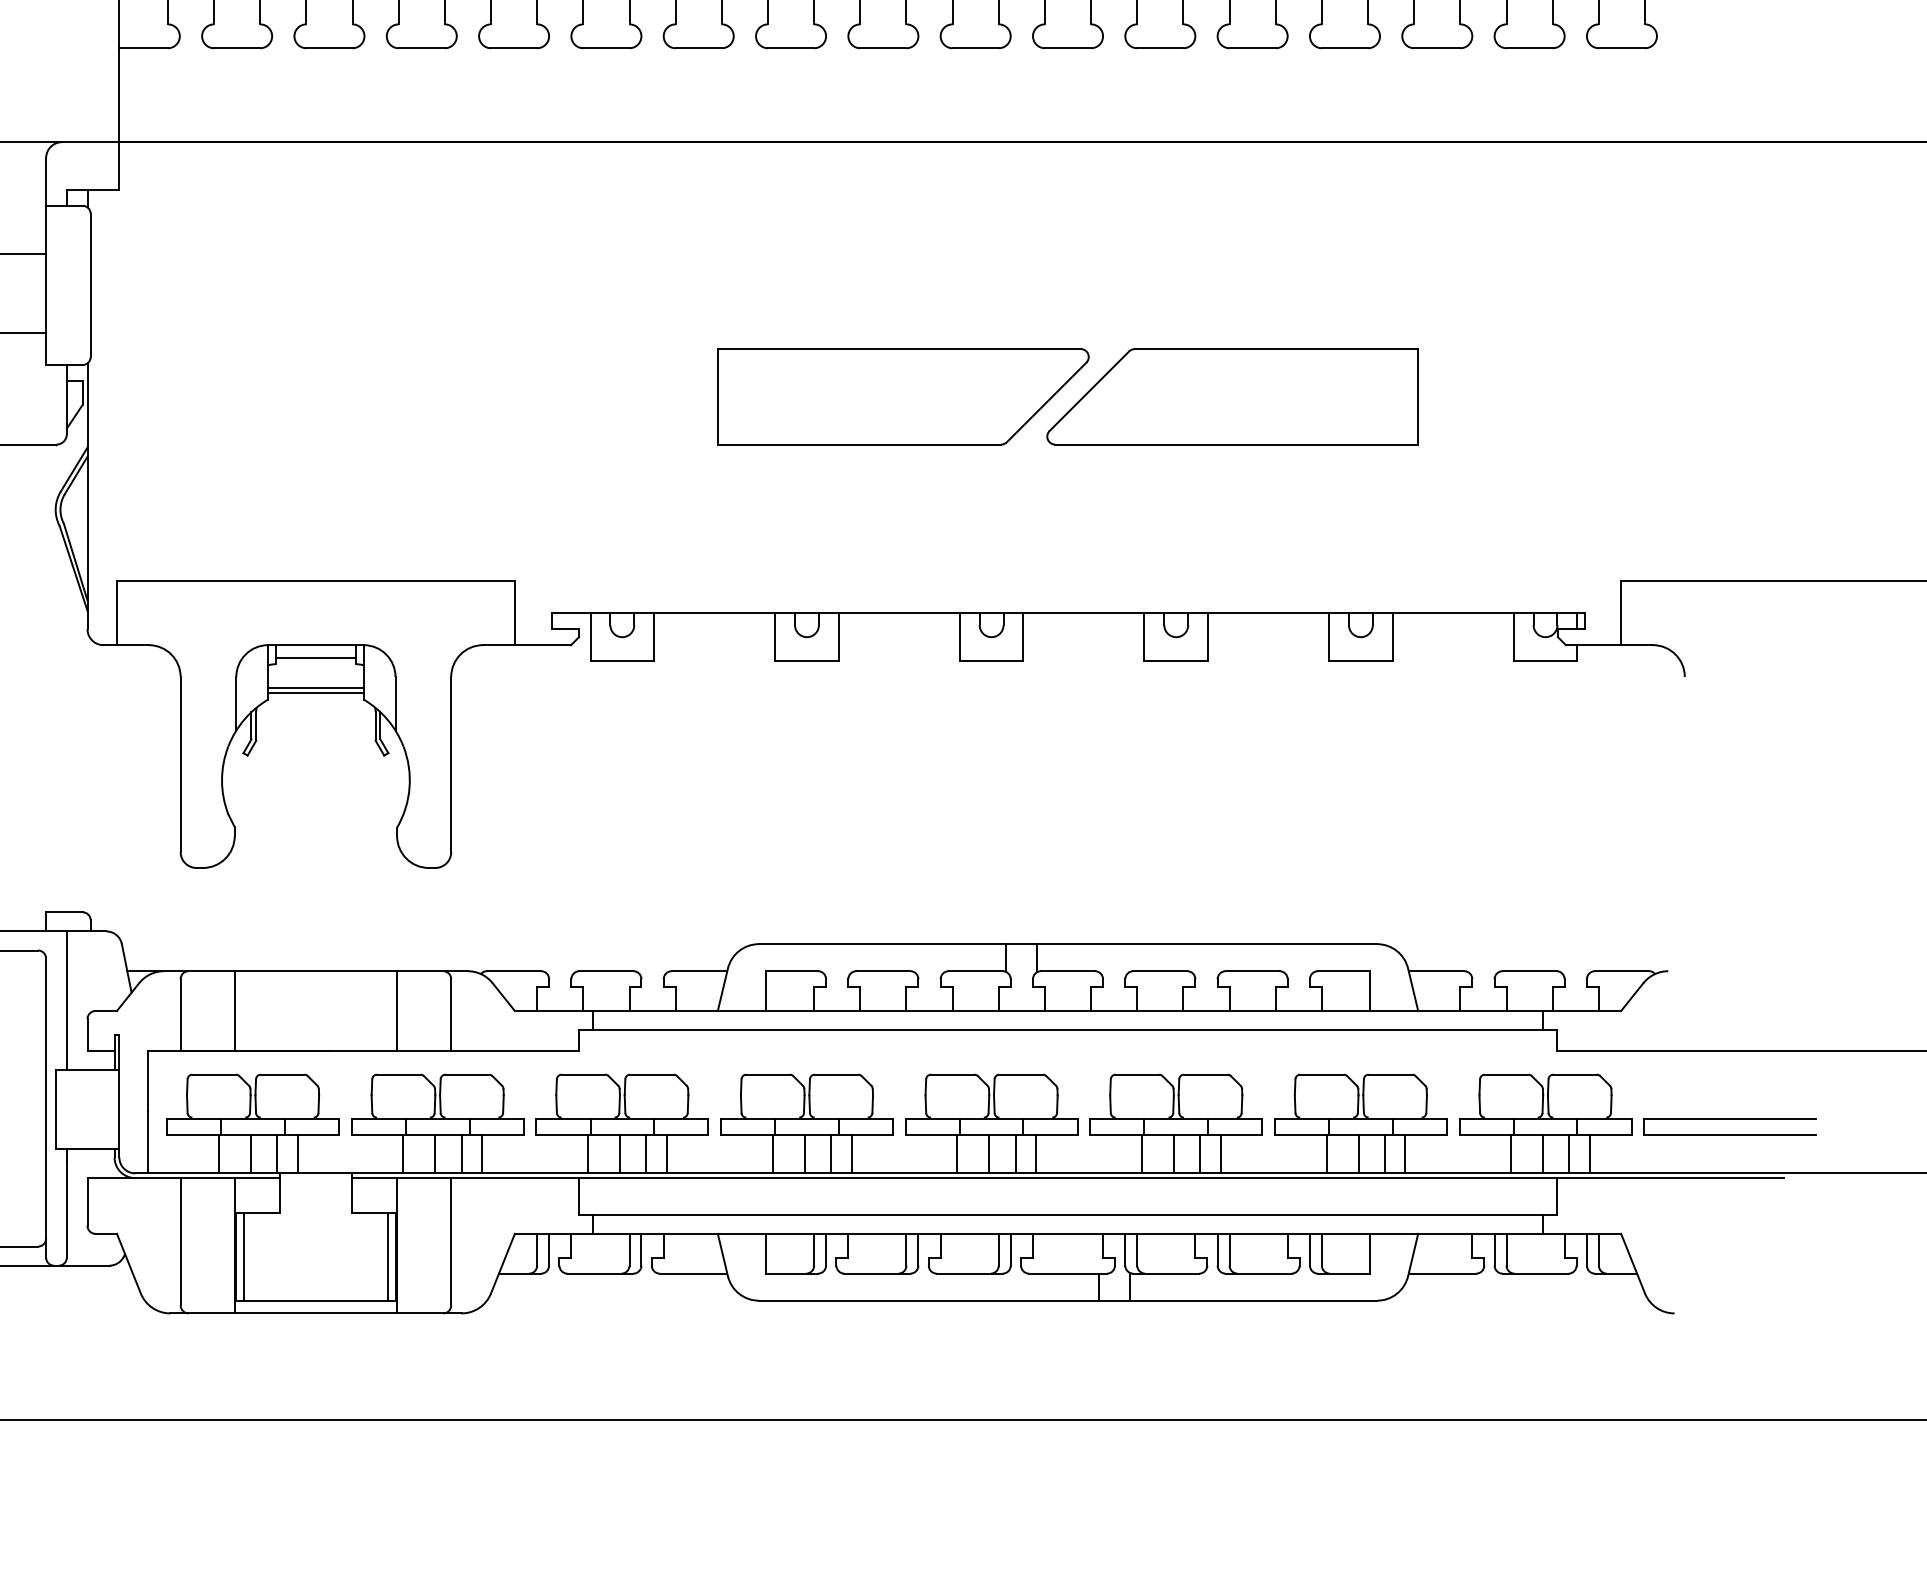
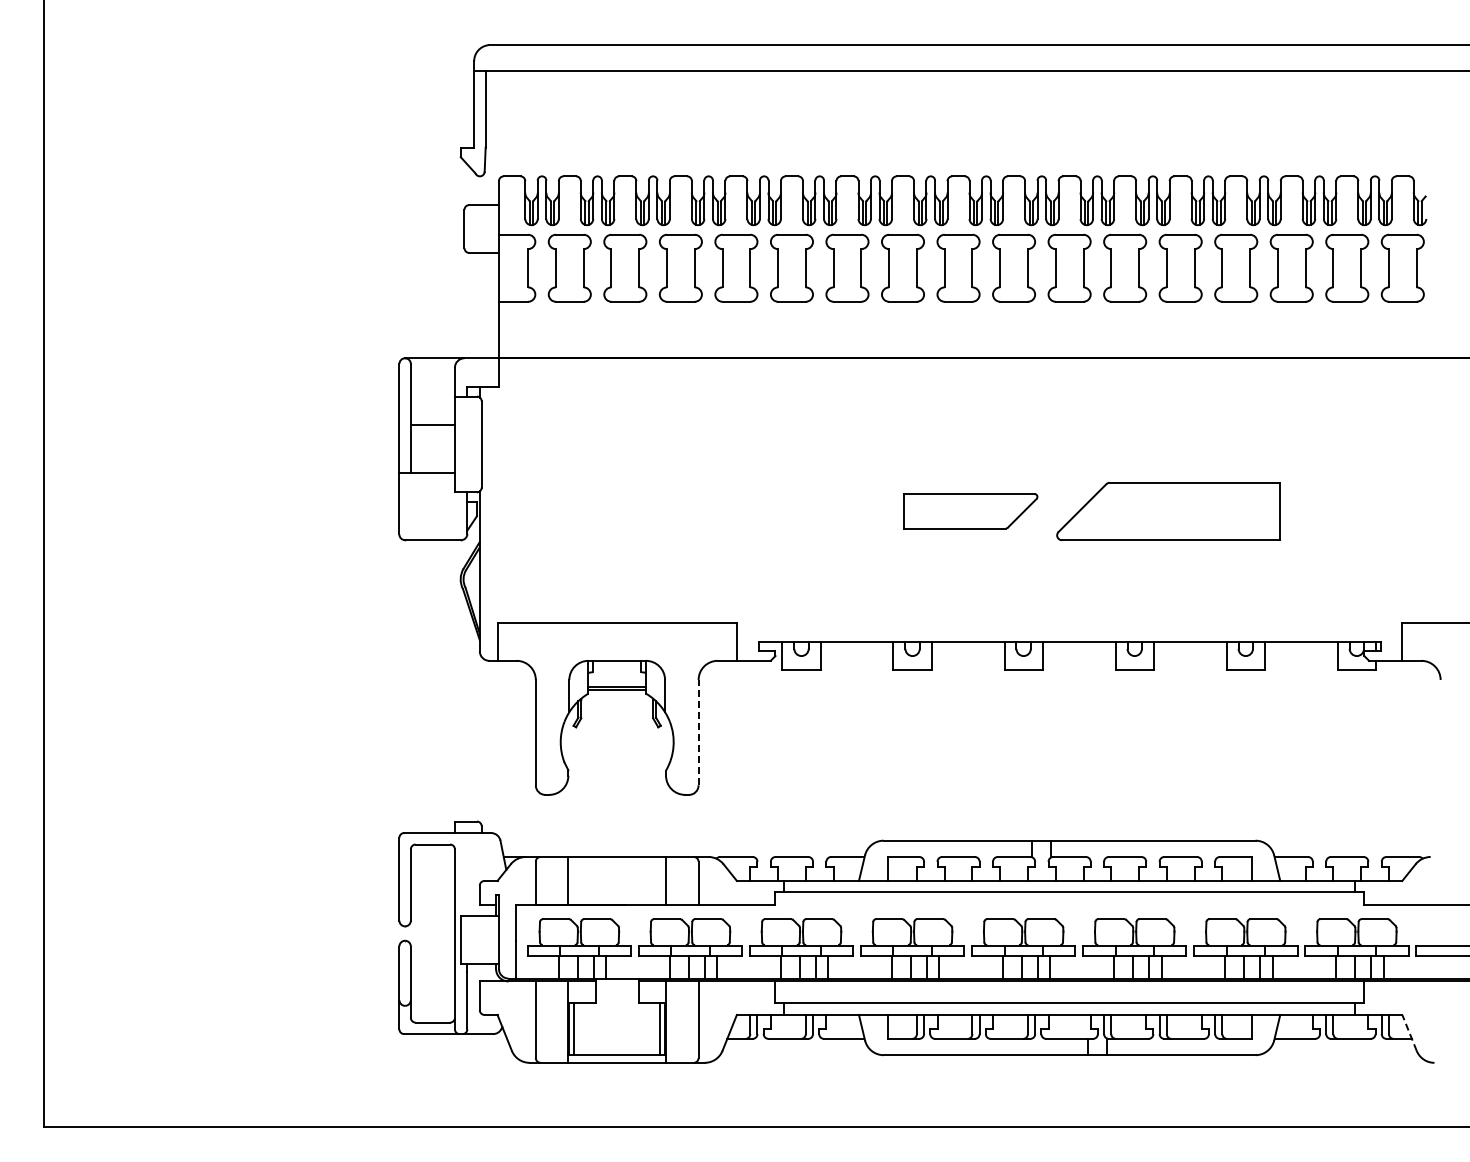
part: (903, 395) -> (970, 510), size x0.6
line: (316, 657) -> (617, 668), removed
line: (451, 764) -> (698, 732), solid -> dashed
line: (67, 1000) -> (467, 874), removed
line: (1633, 1262) -> (1409, 1032), solid -> dashed

